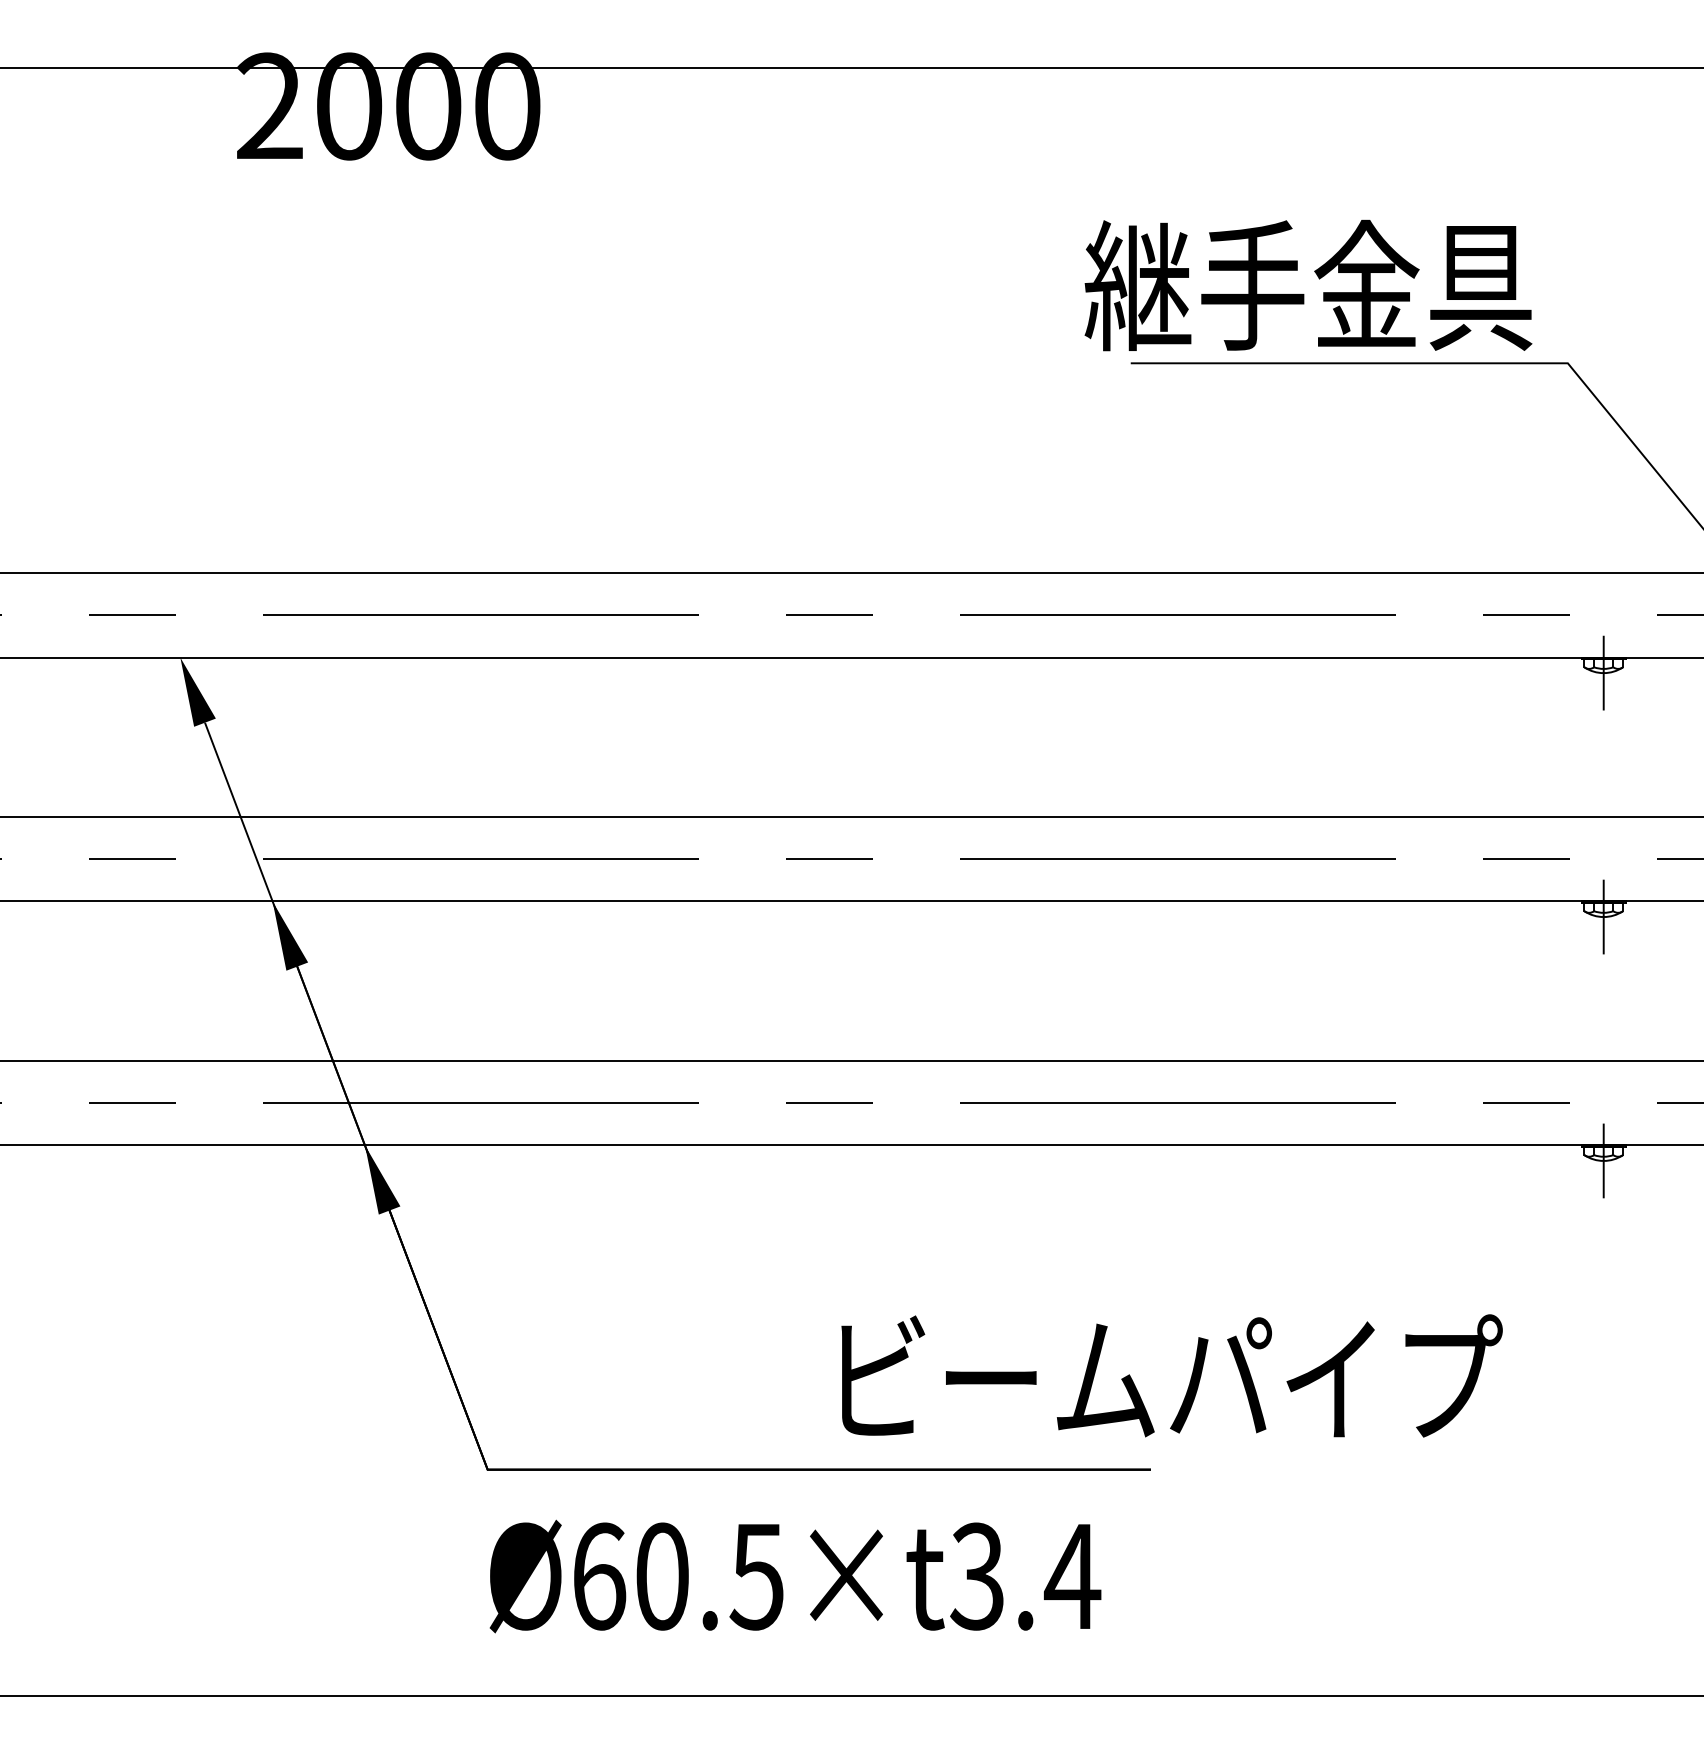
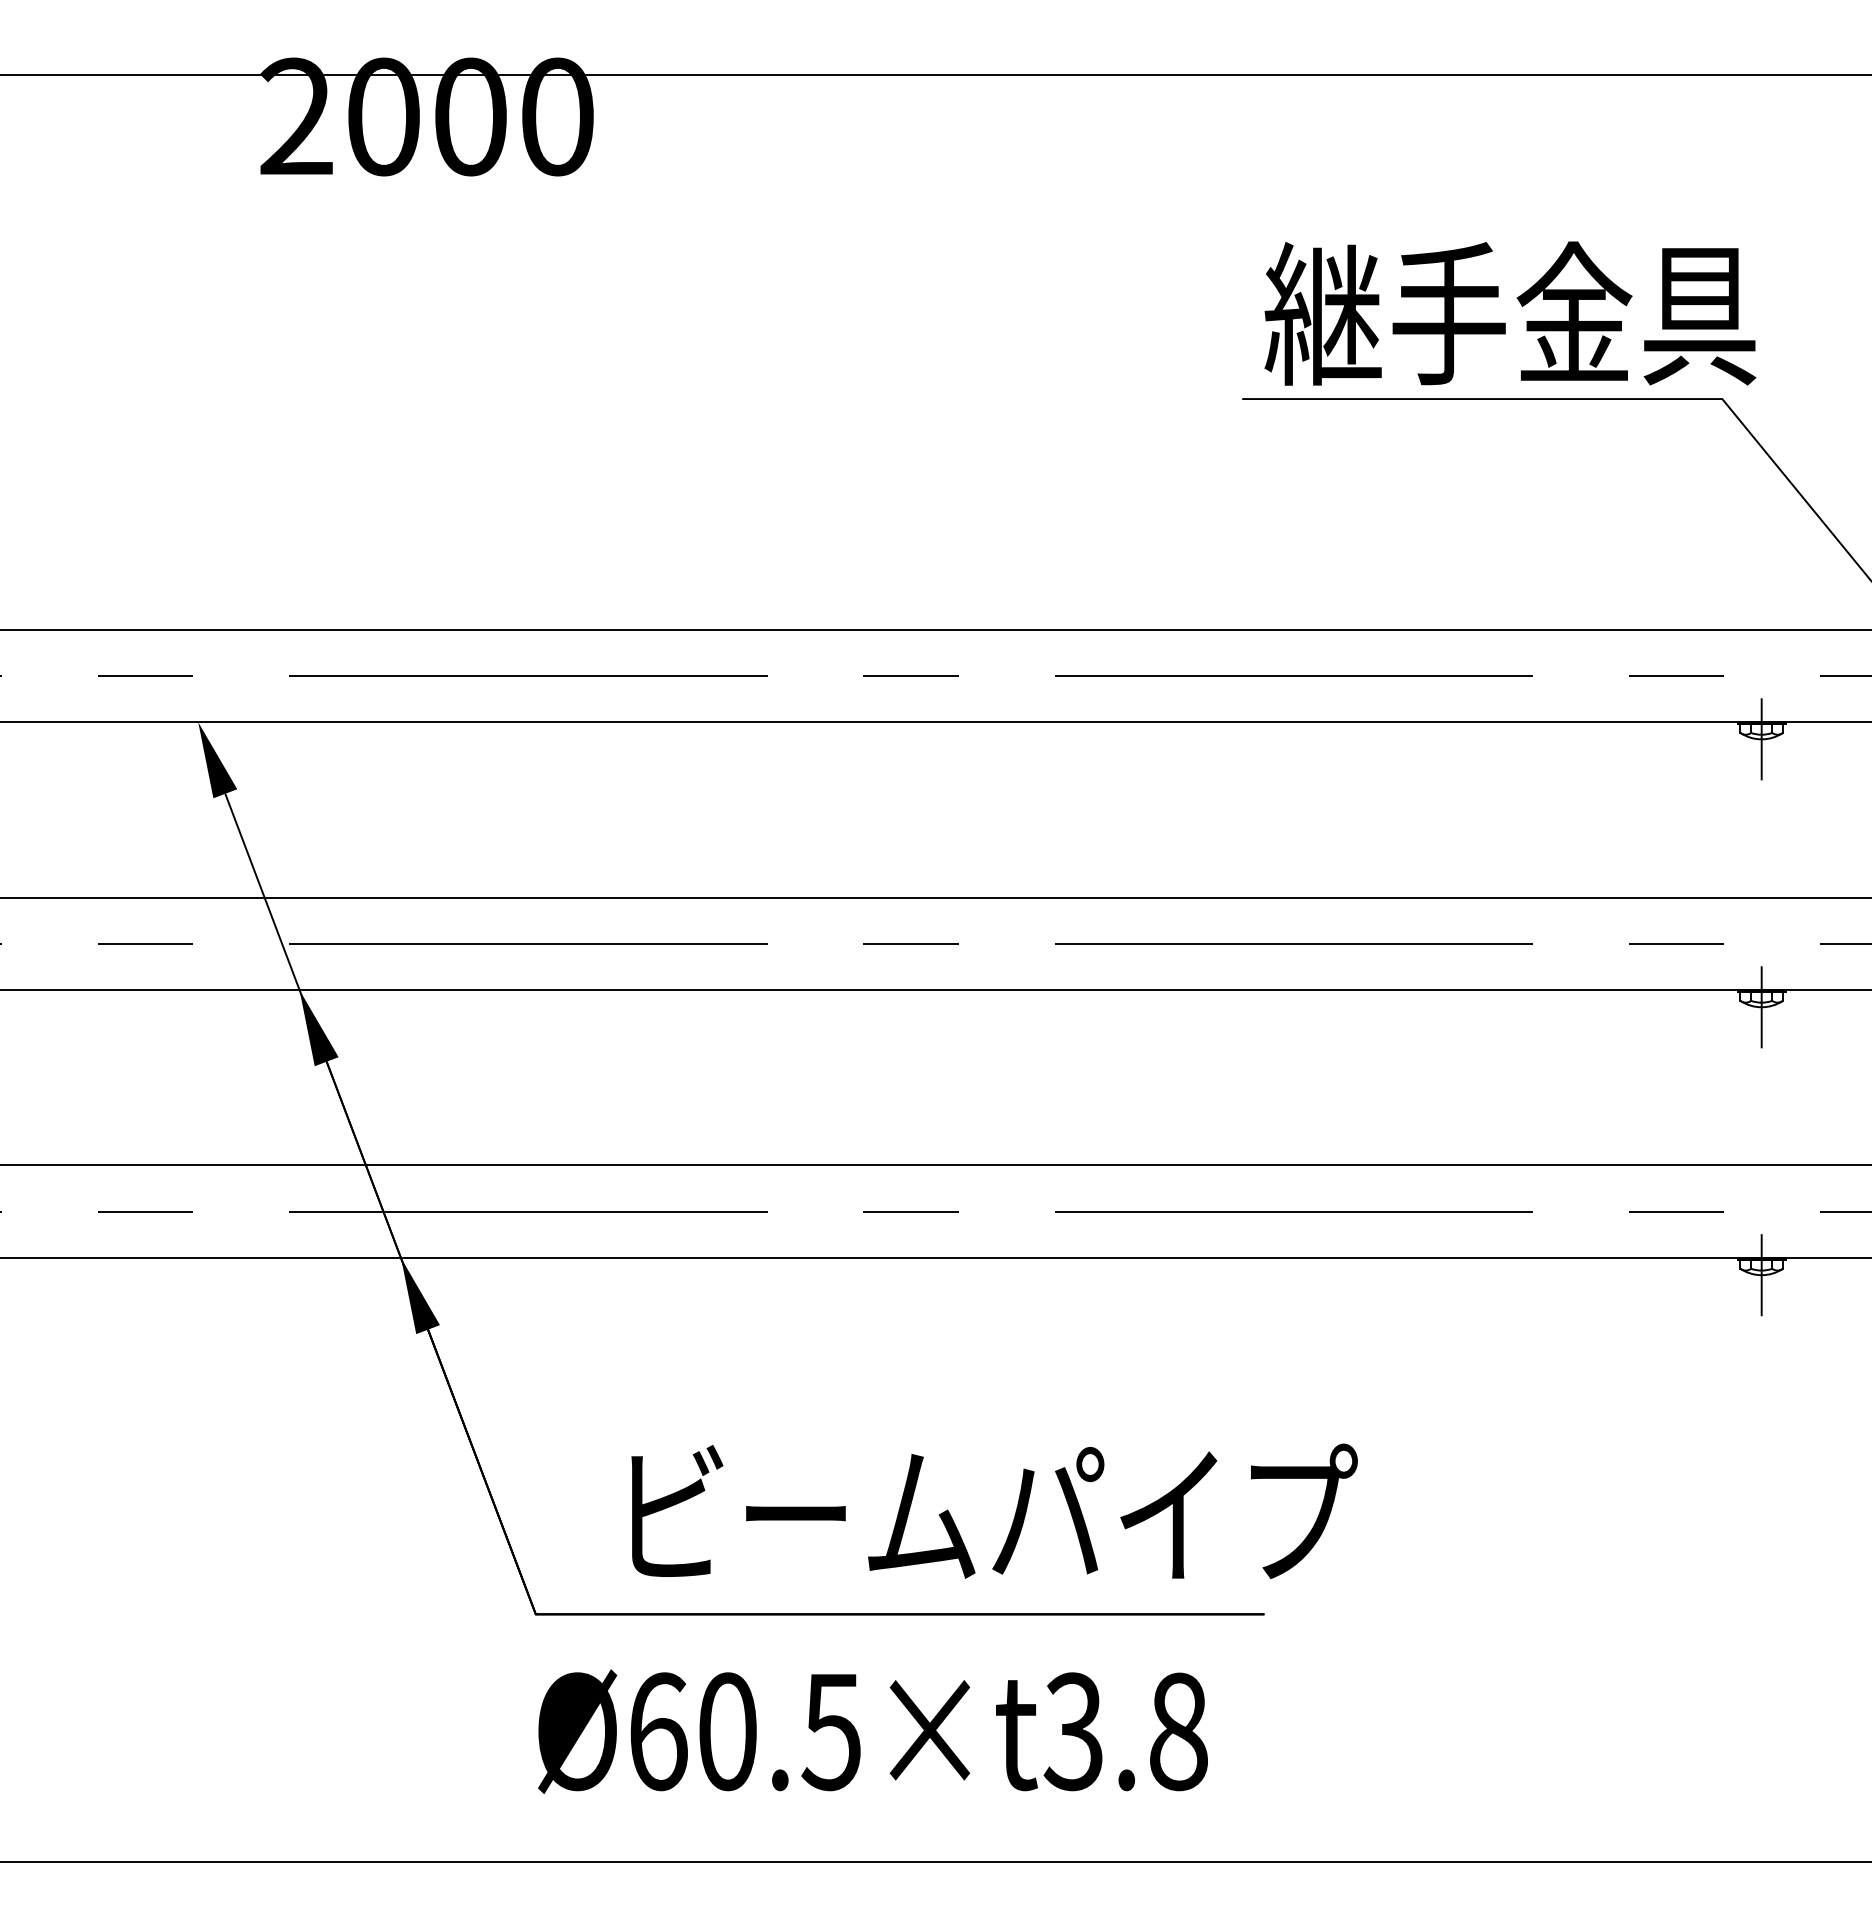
text: (1308, 285) -> (1510, 313), moved
text: (1172, 1375) -> (994, 1510), moved
text: (1071, 1576) -> (1177, 1731), Ø60.5×t3.4 -> Ø60.5×t3.8

